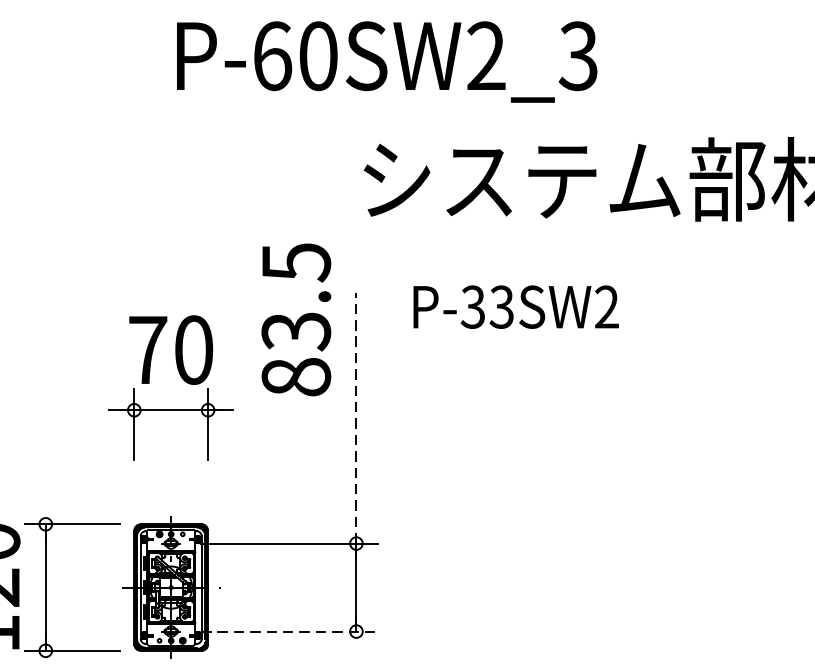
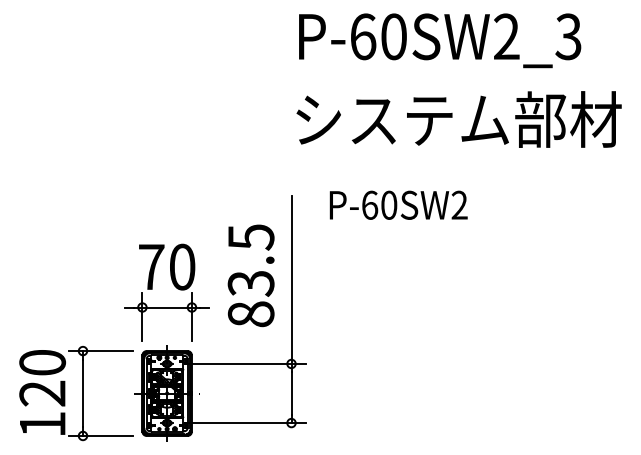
text: (387, 61) -> (440, 40), moved
text: (487, 305) -> (379, 204), P-33SW2 -> P-60SW2
text: (295, 319) -> (250, 275), moved
part: (180, 377) -> (173, 285), moved
line: (356, 417) -> (291, 279), dashed -> solid
line: (289, 632) -> (246, 423), dashed -> solid

